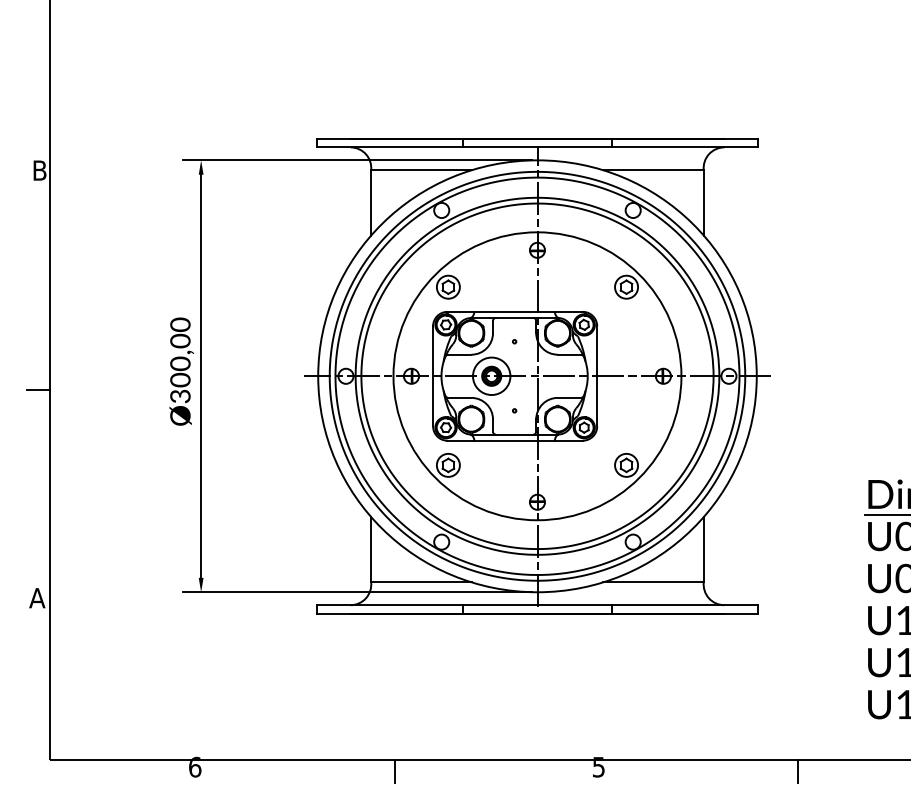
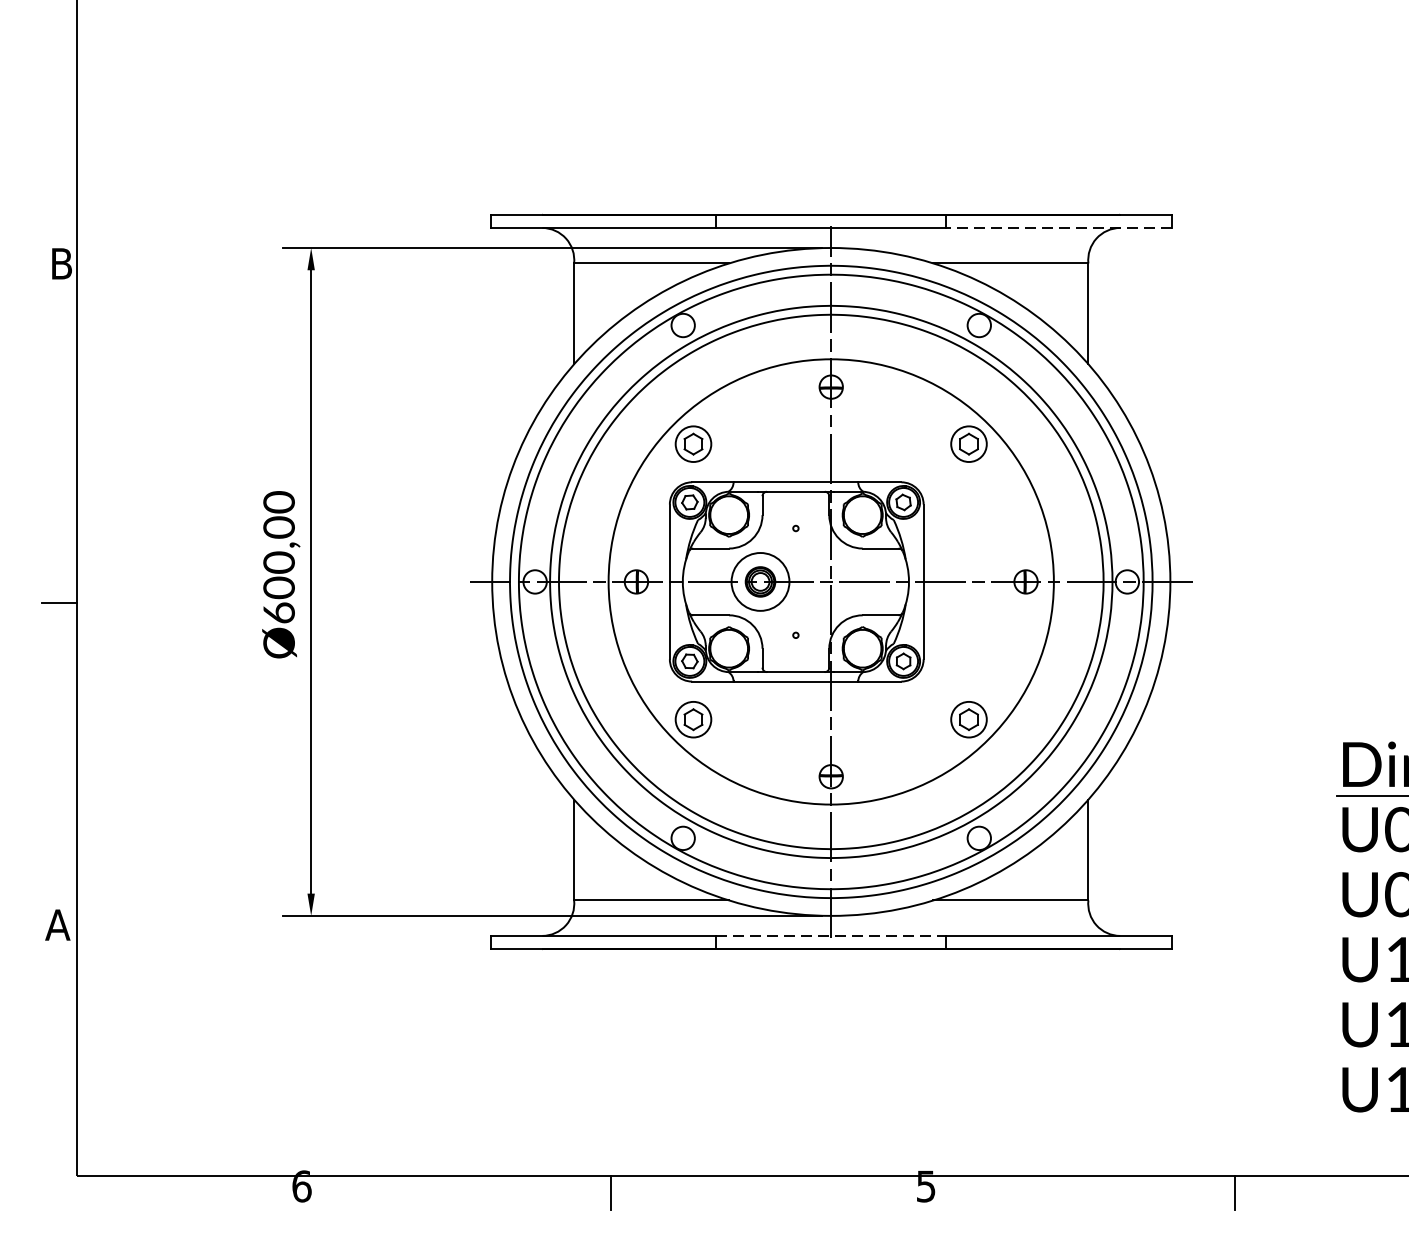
line: (684, 147) -> (1058, 228), solid -> dashed
text: (180, 396) -> (279, 613), Ø300,00 -> Ø600,00
line: (537, 605) -> (831, 936), solid -> dashed

